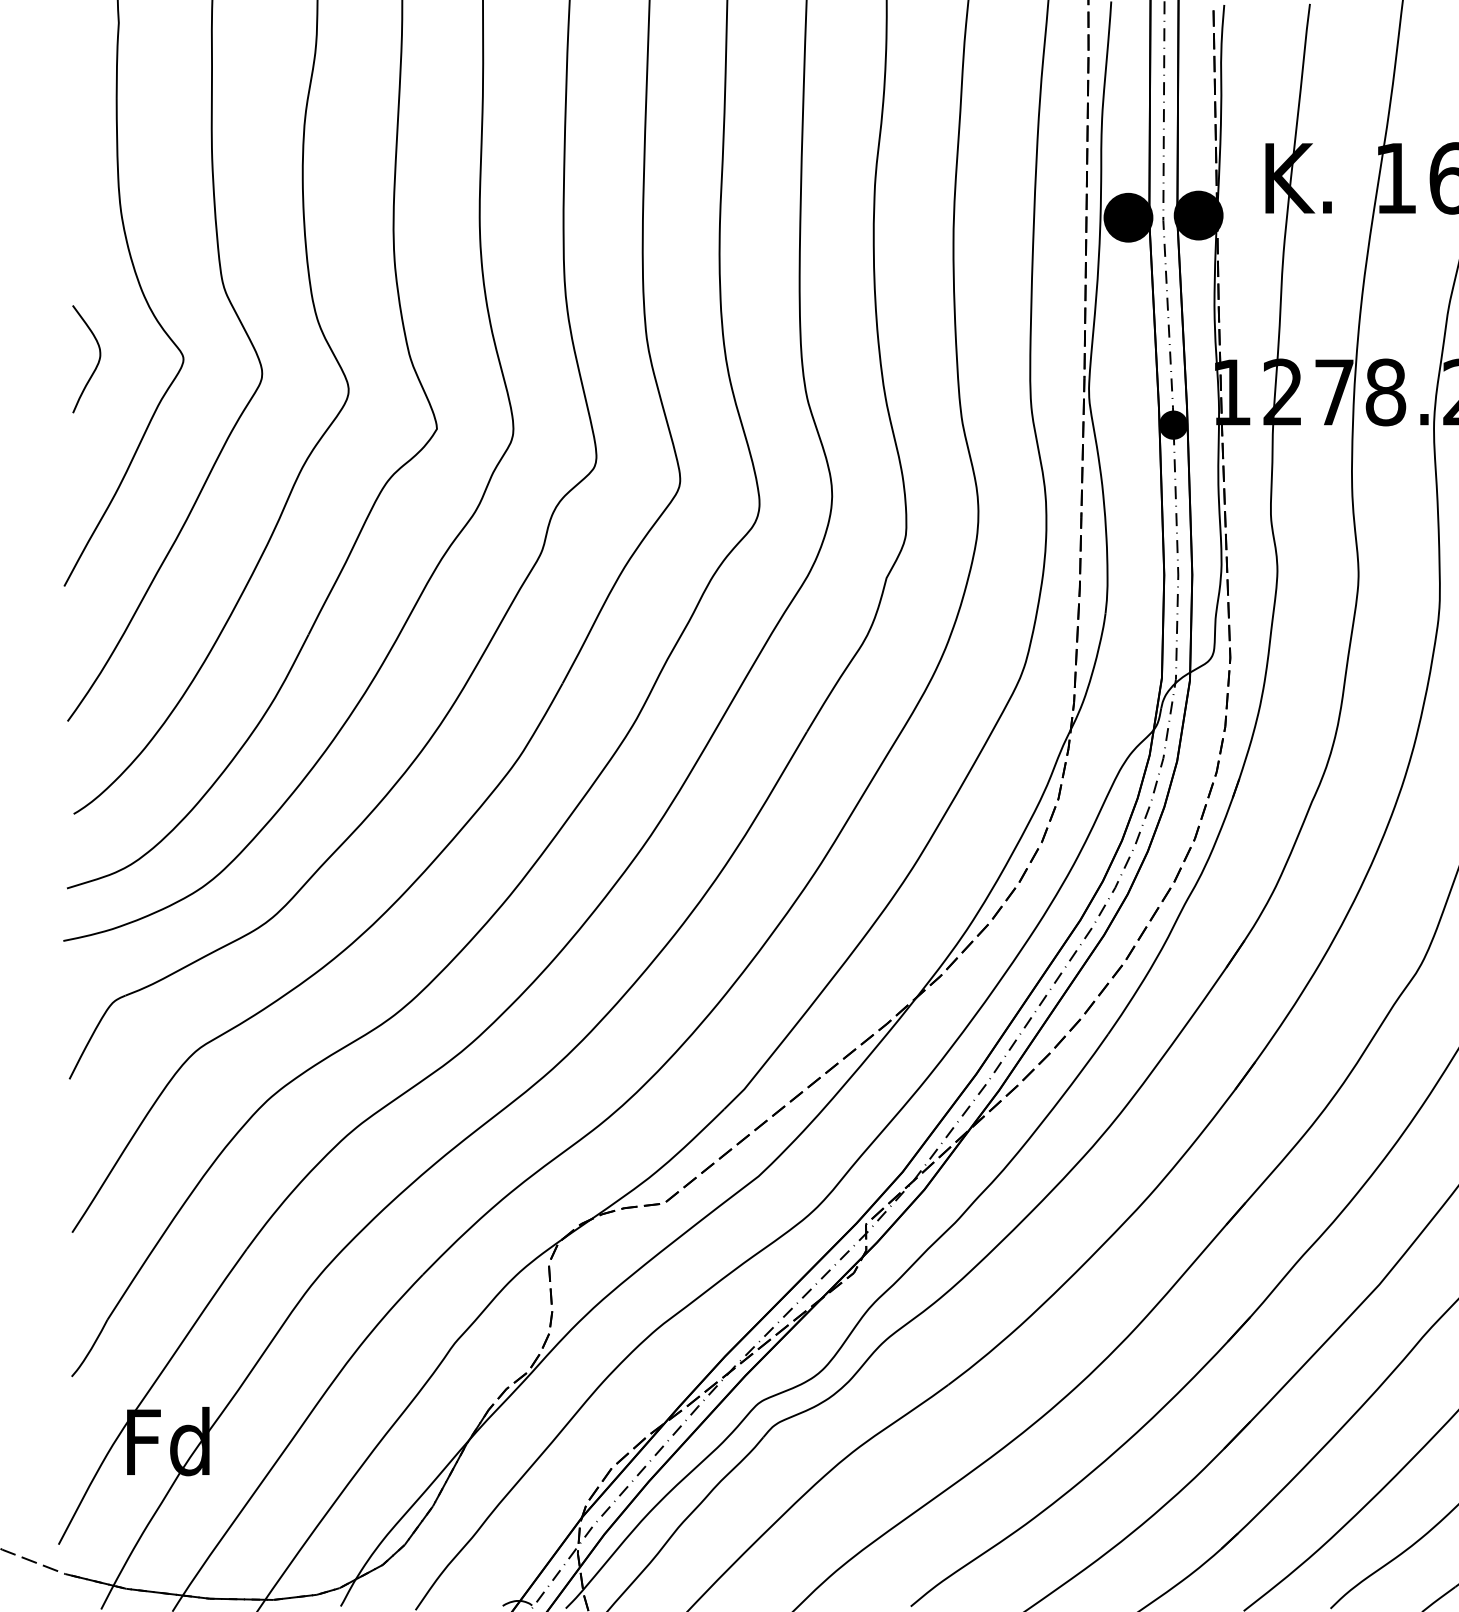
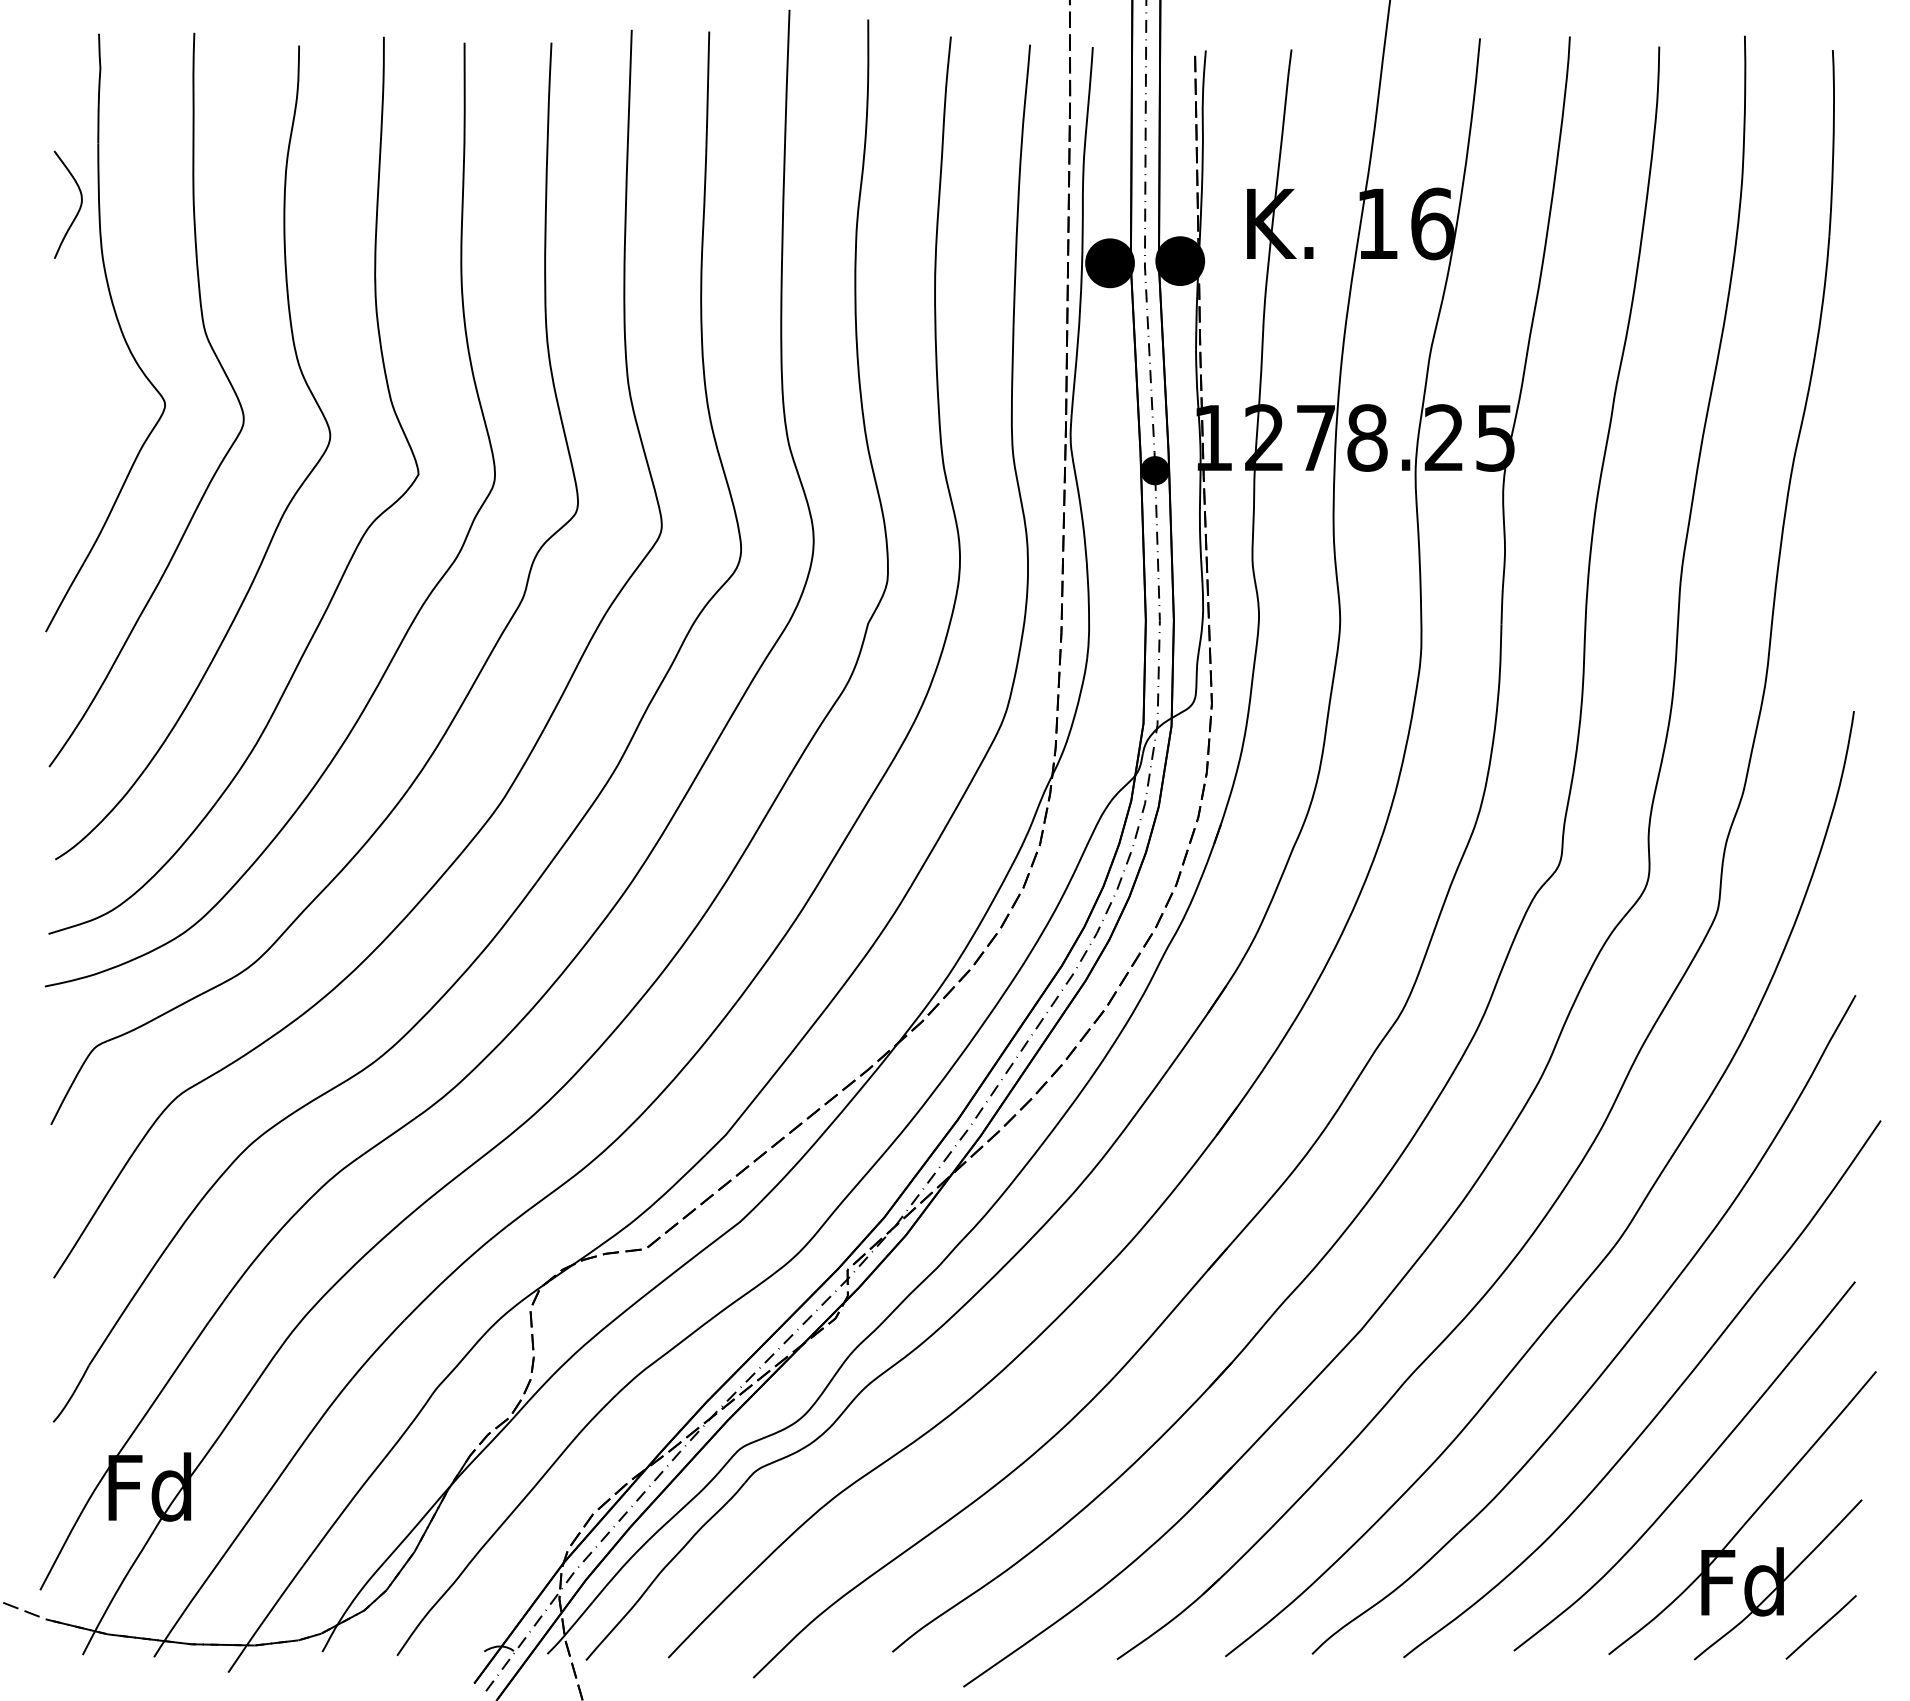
curve: (96, 363) -> (78, 209), moved

